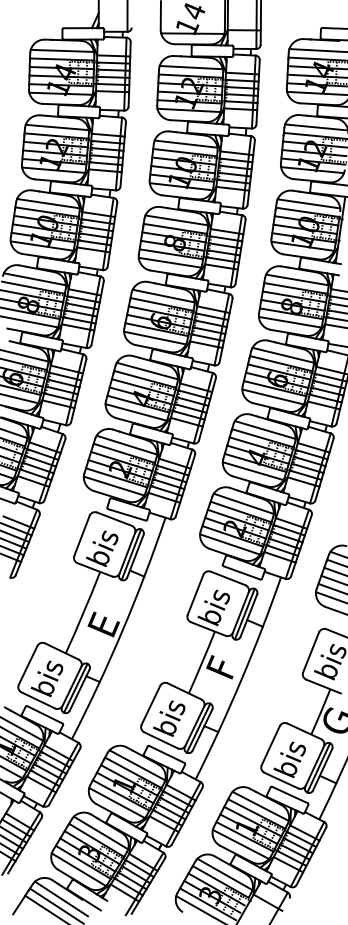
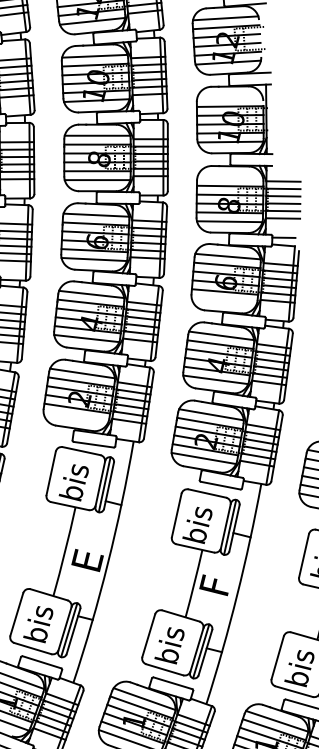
line: (308, 203) -> (229, 97), removed
line: (297, 279) -> (230, 176), removed
line: (272, 396) -> (223, 300), removed
line: (113, 485) -> (75, 416), removed

